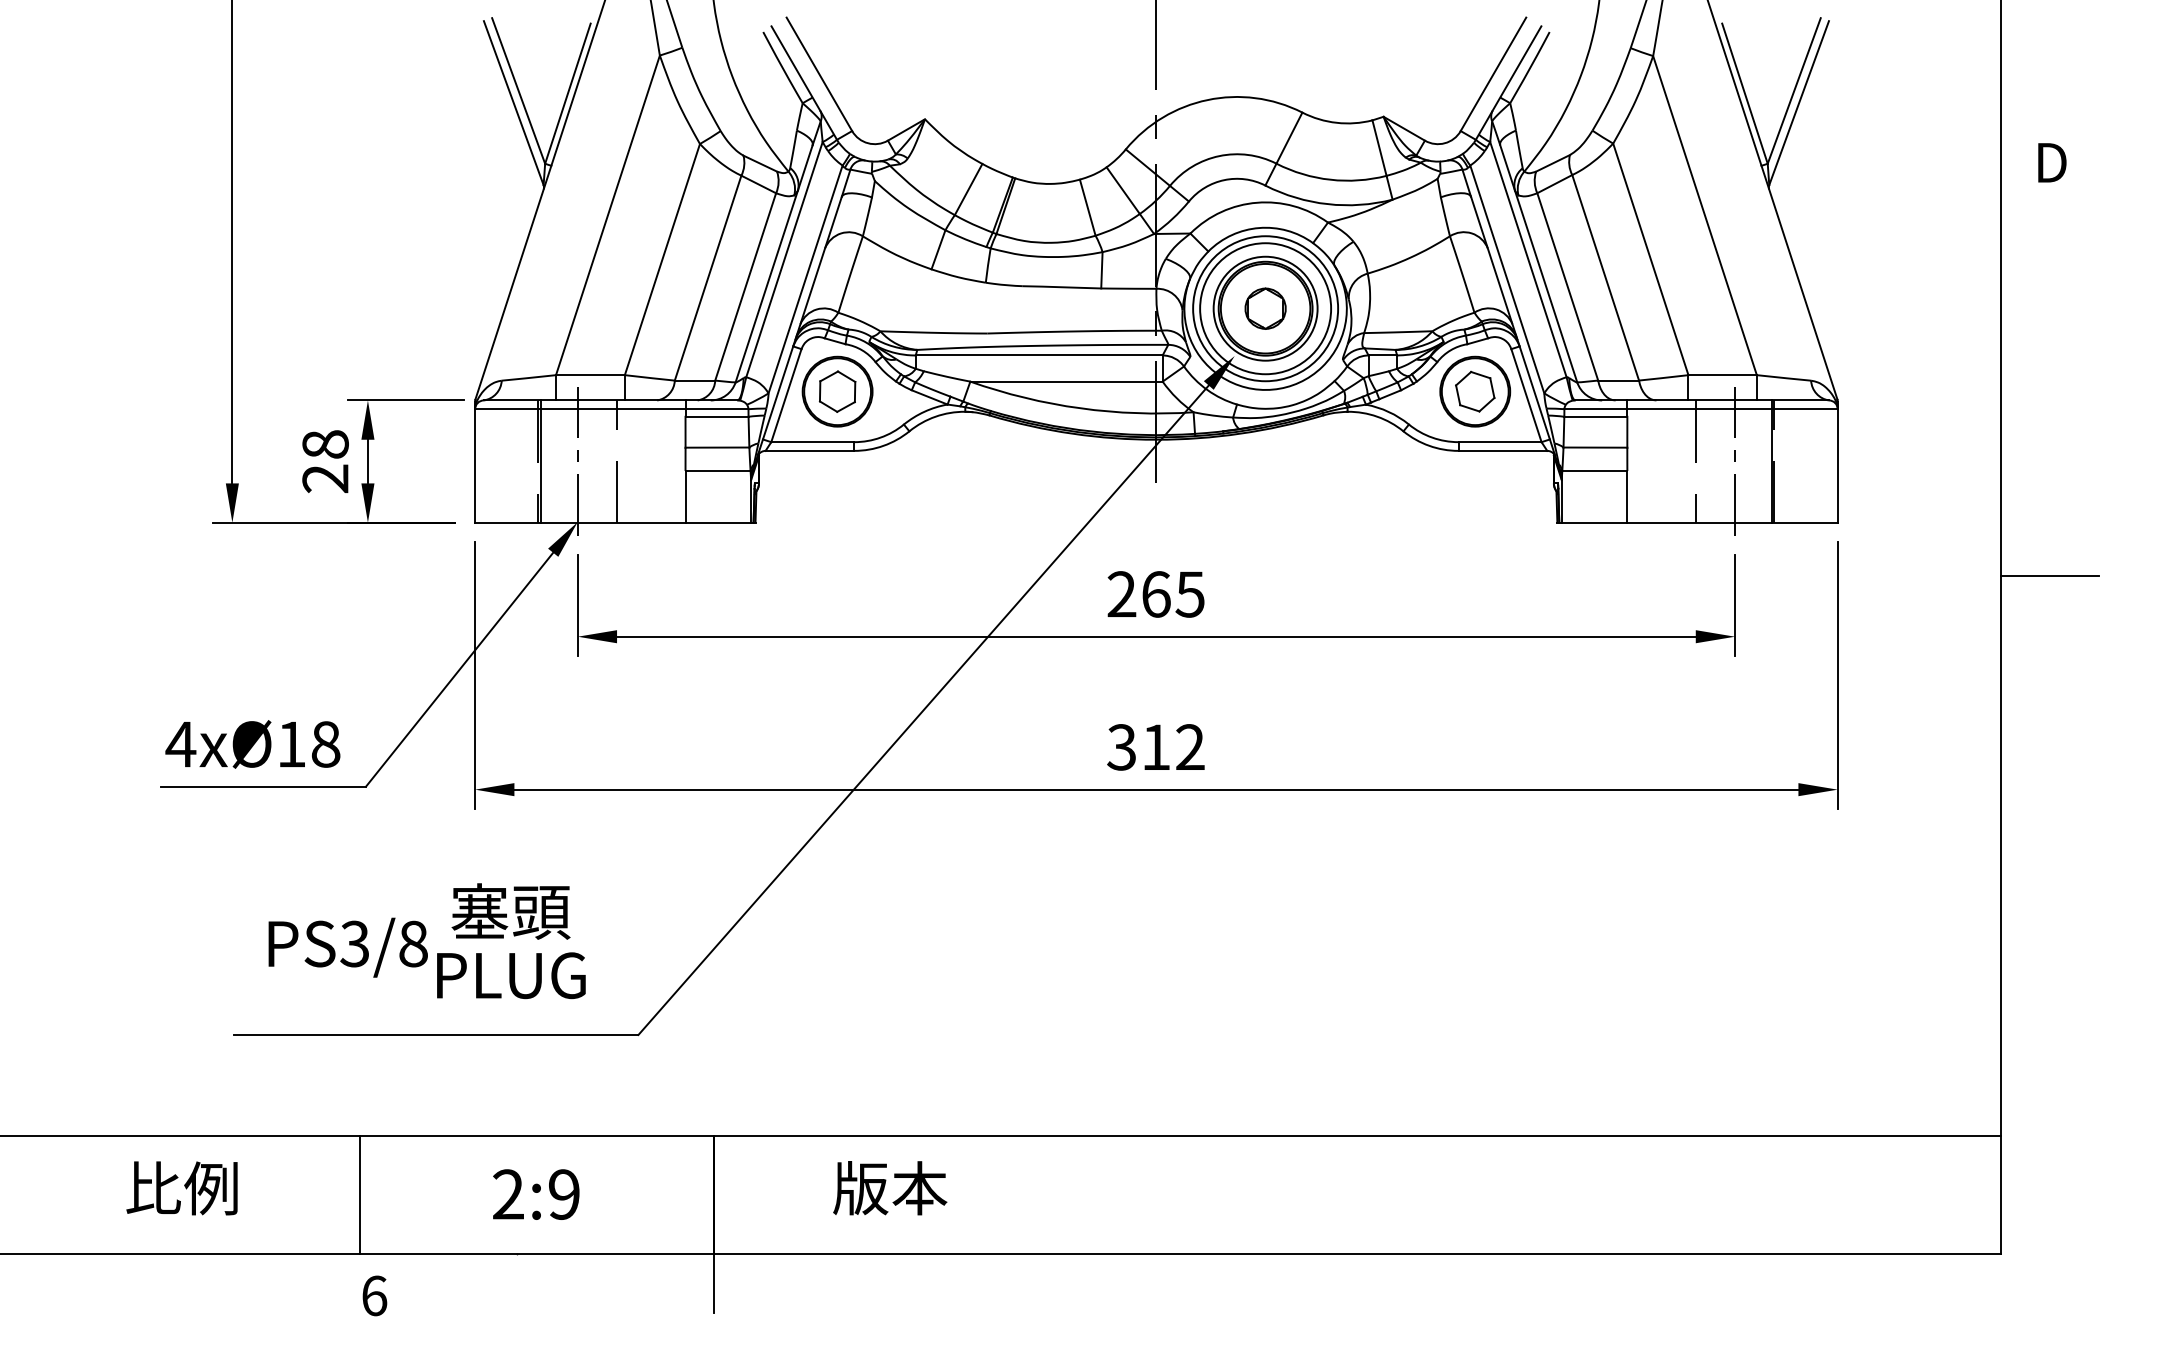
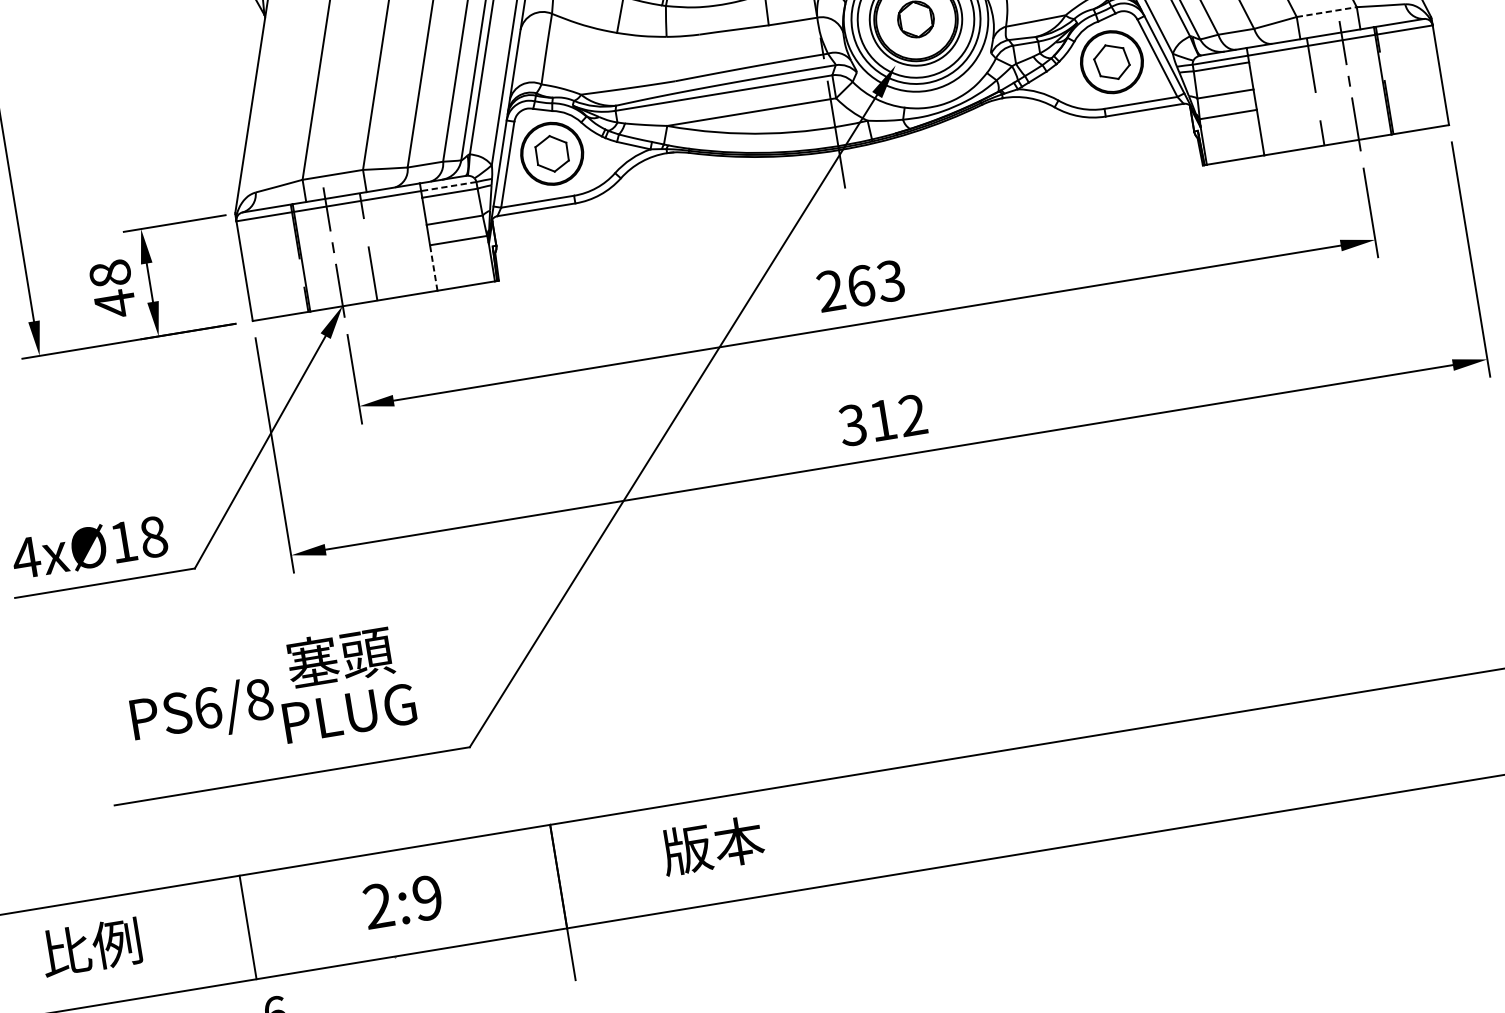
line: (1723, 375) -> (1327, 12), solid -> dashed
line: (716, 409) -> (448, 186), solid -> dashed
text: (325, 478) -> (115, 303), 28 -> 48
line: (685, 496) -> (433, 267), solid -> dashed
text: (1189, 594) -> (890, 281), 265 -> 263
text: (354, 943) -> (207, 707), PS3/8 -> PS6/8

